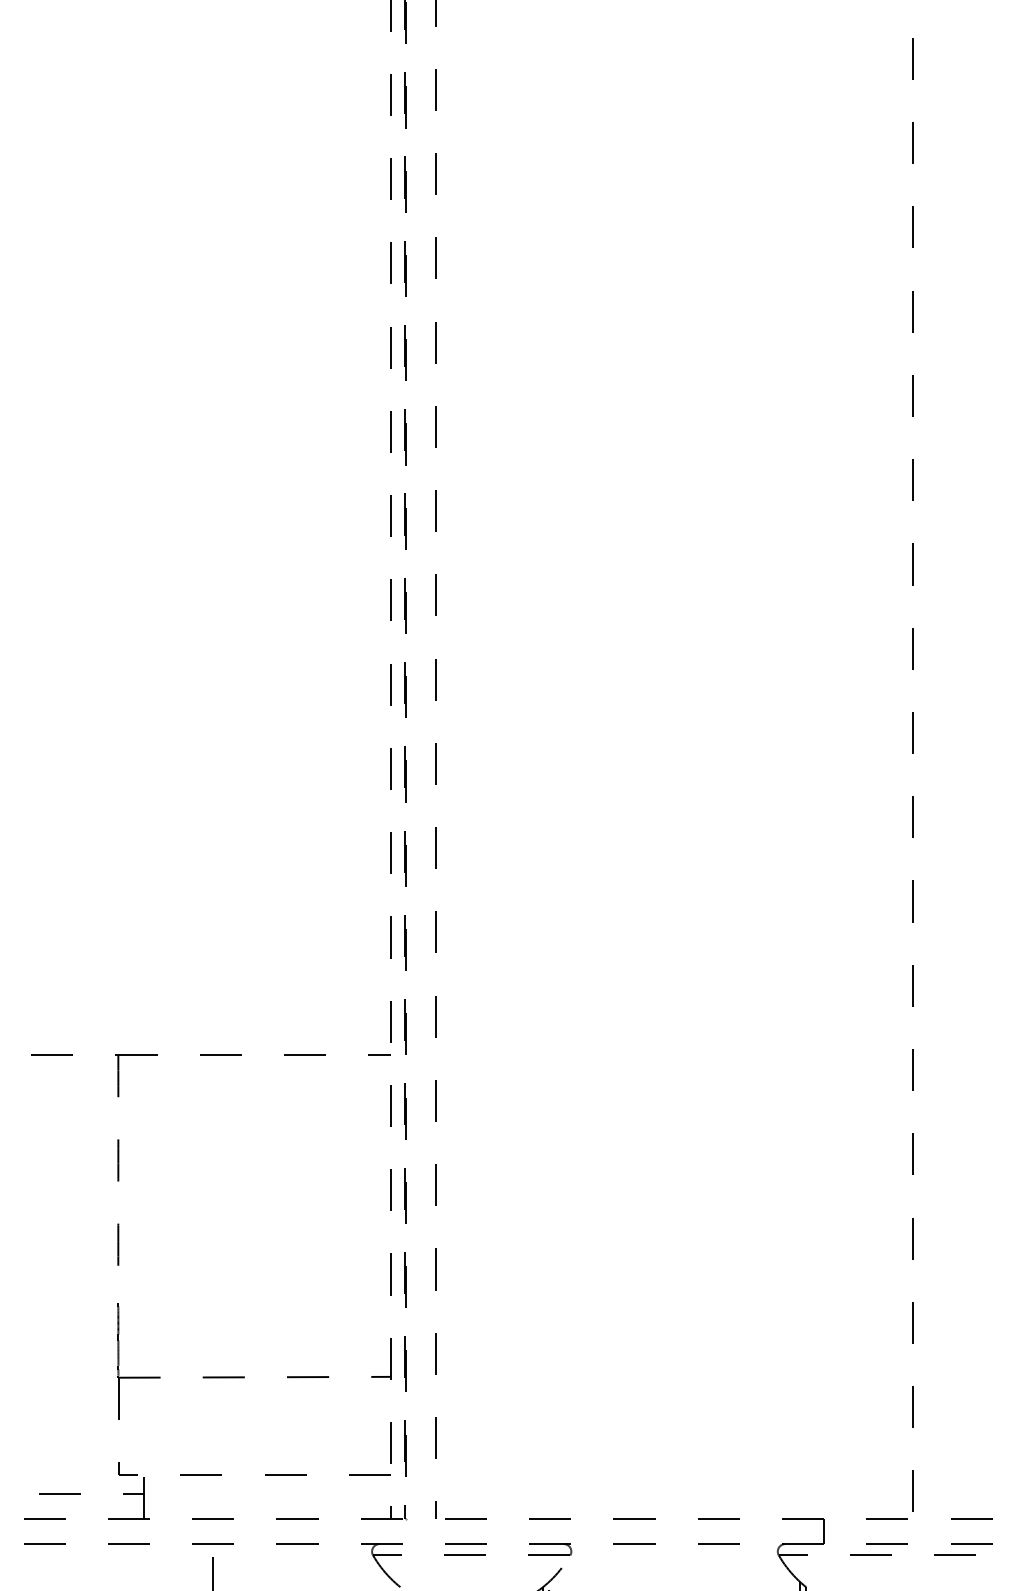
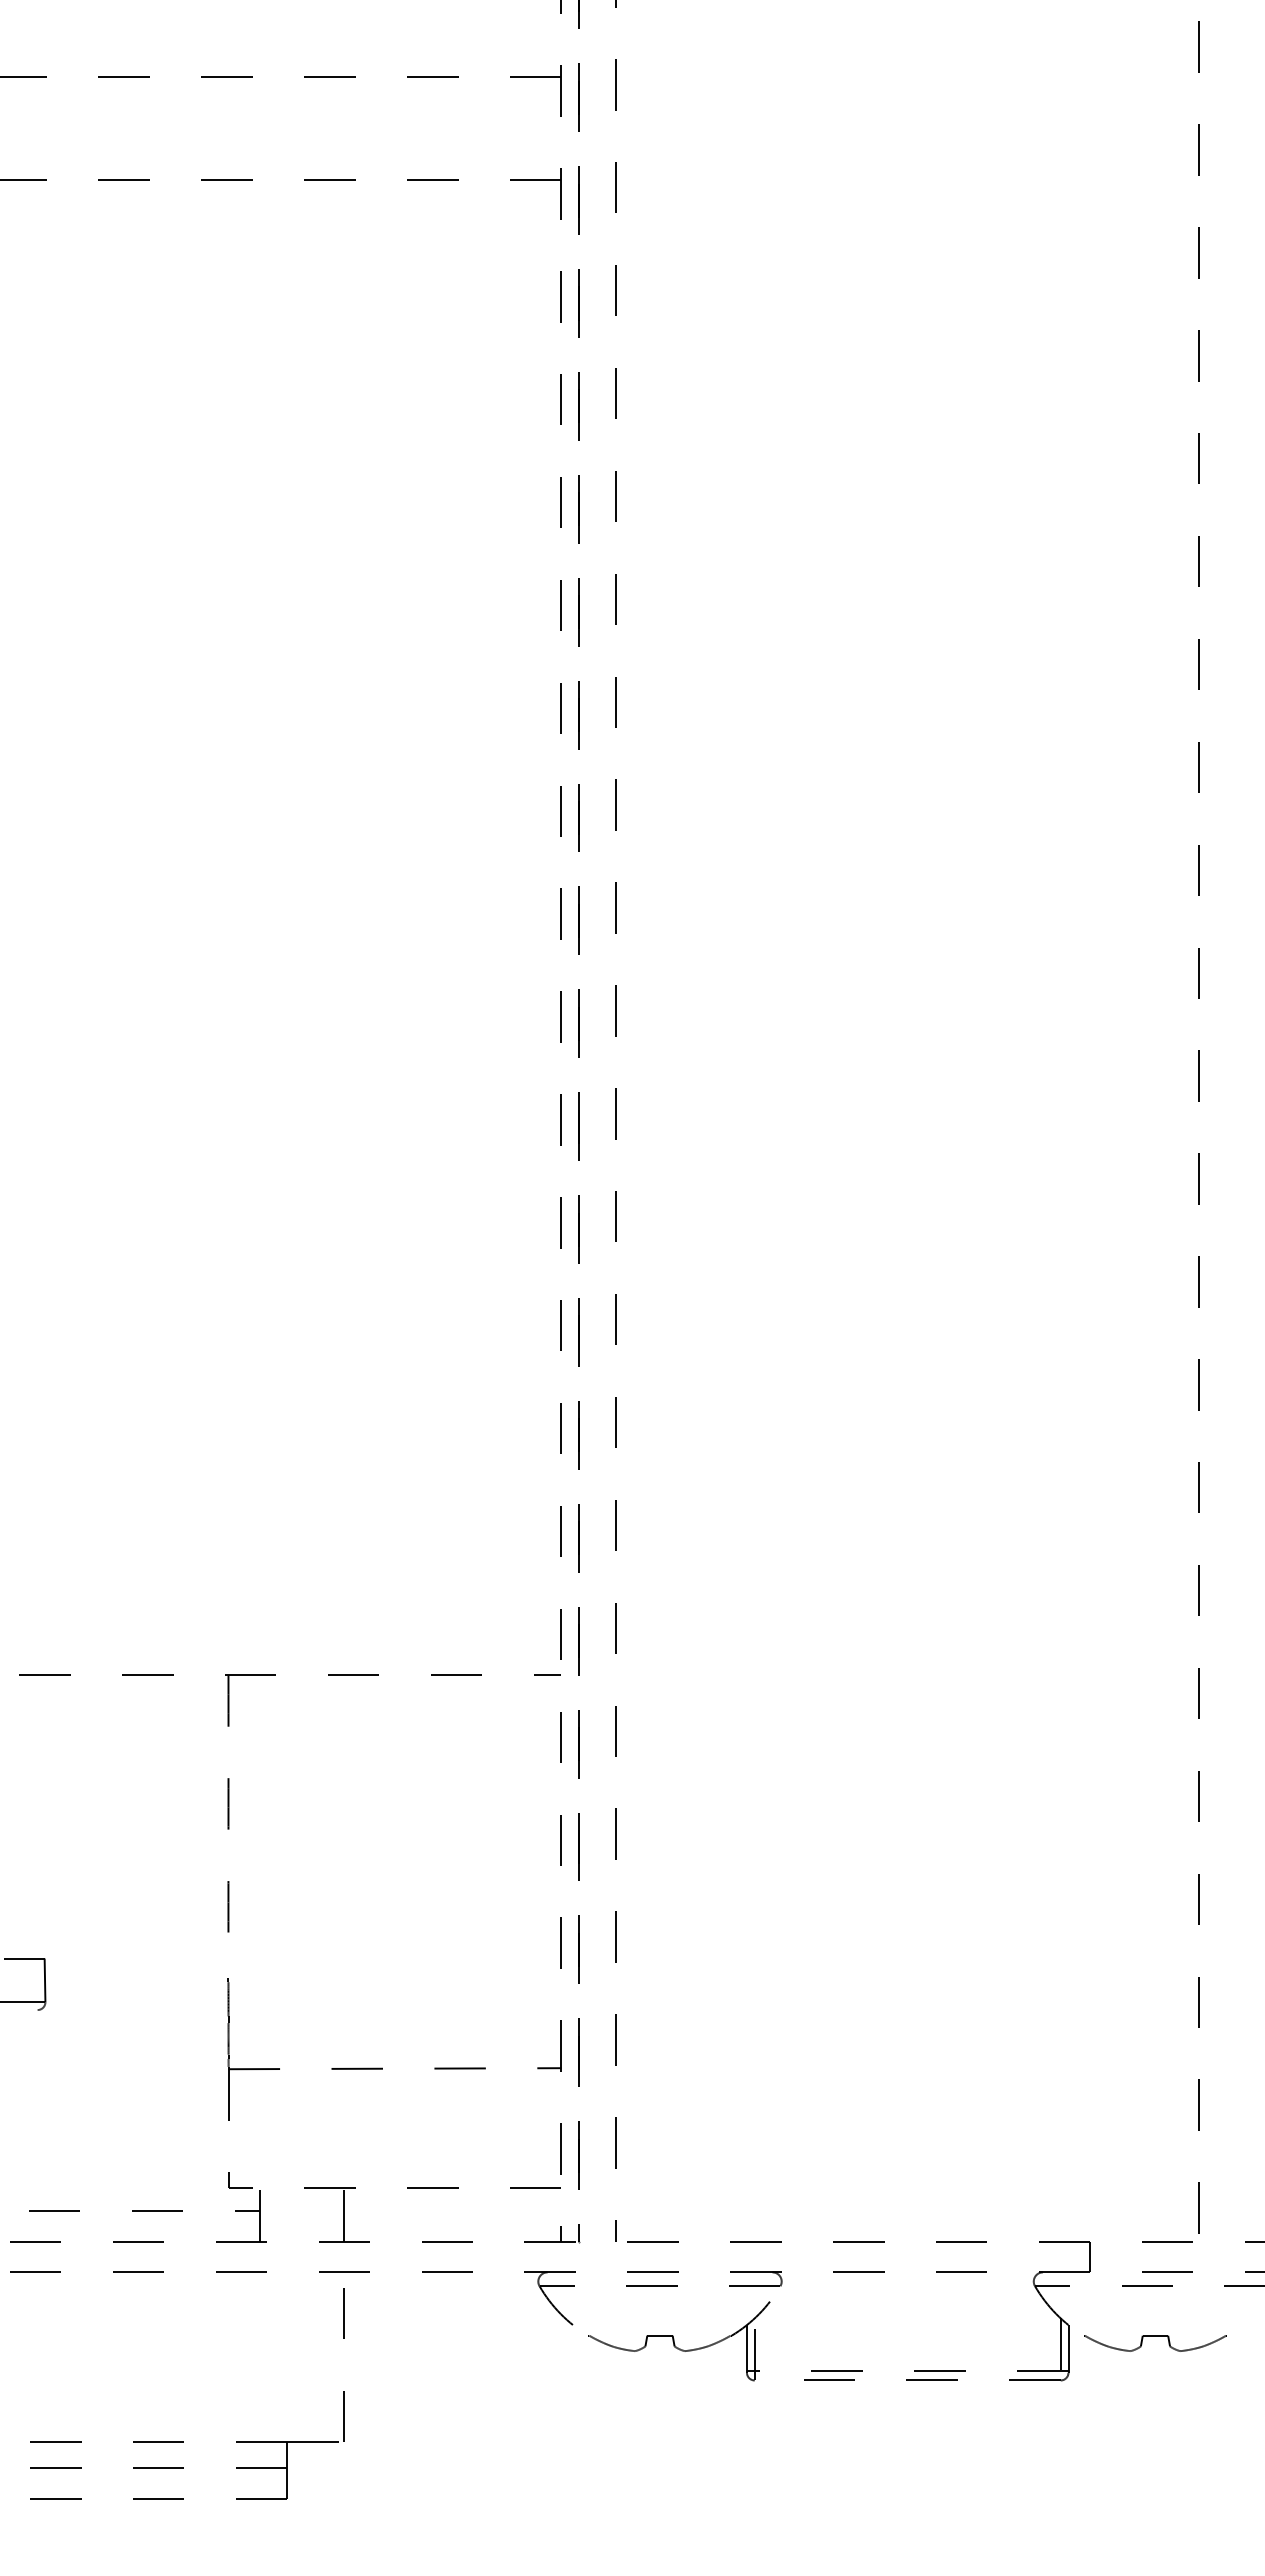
line: (212, 1496) -> (343, 2214), added

